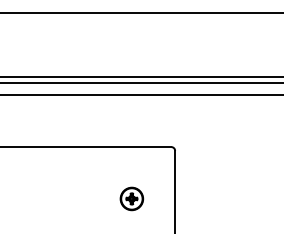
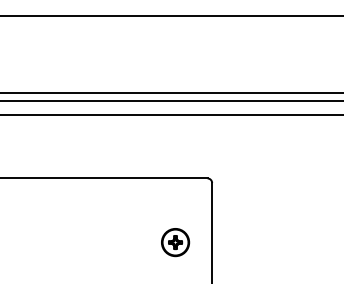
part: (131, 198) -> (175, 241), moved

